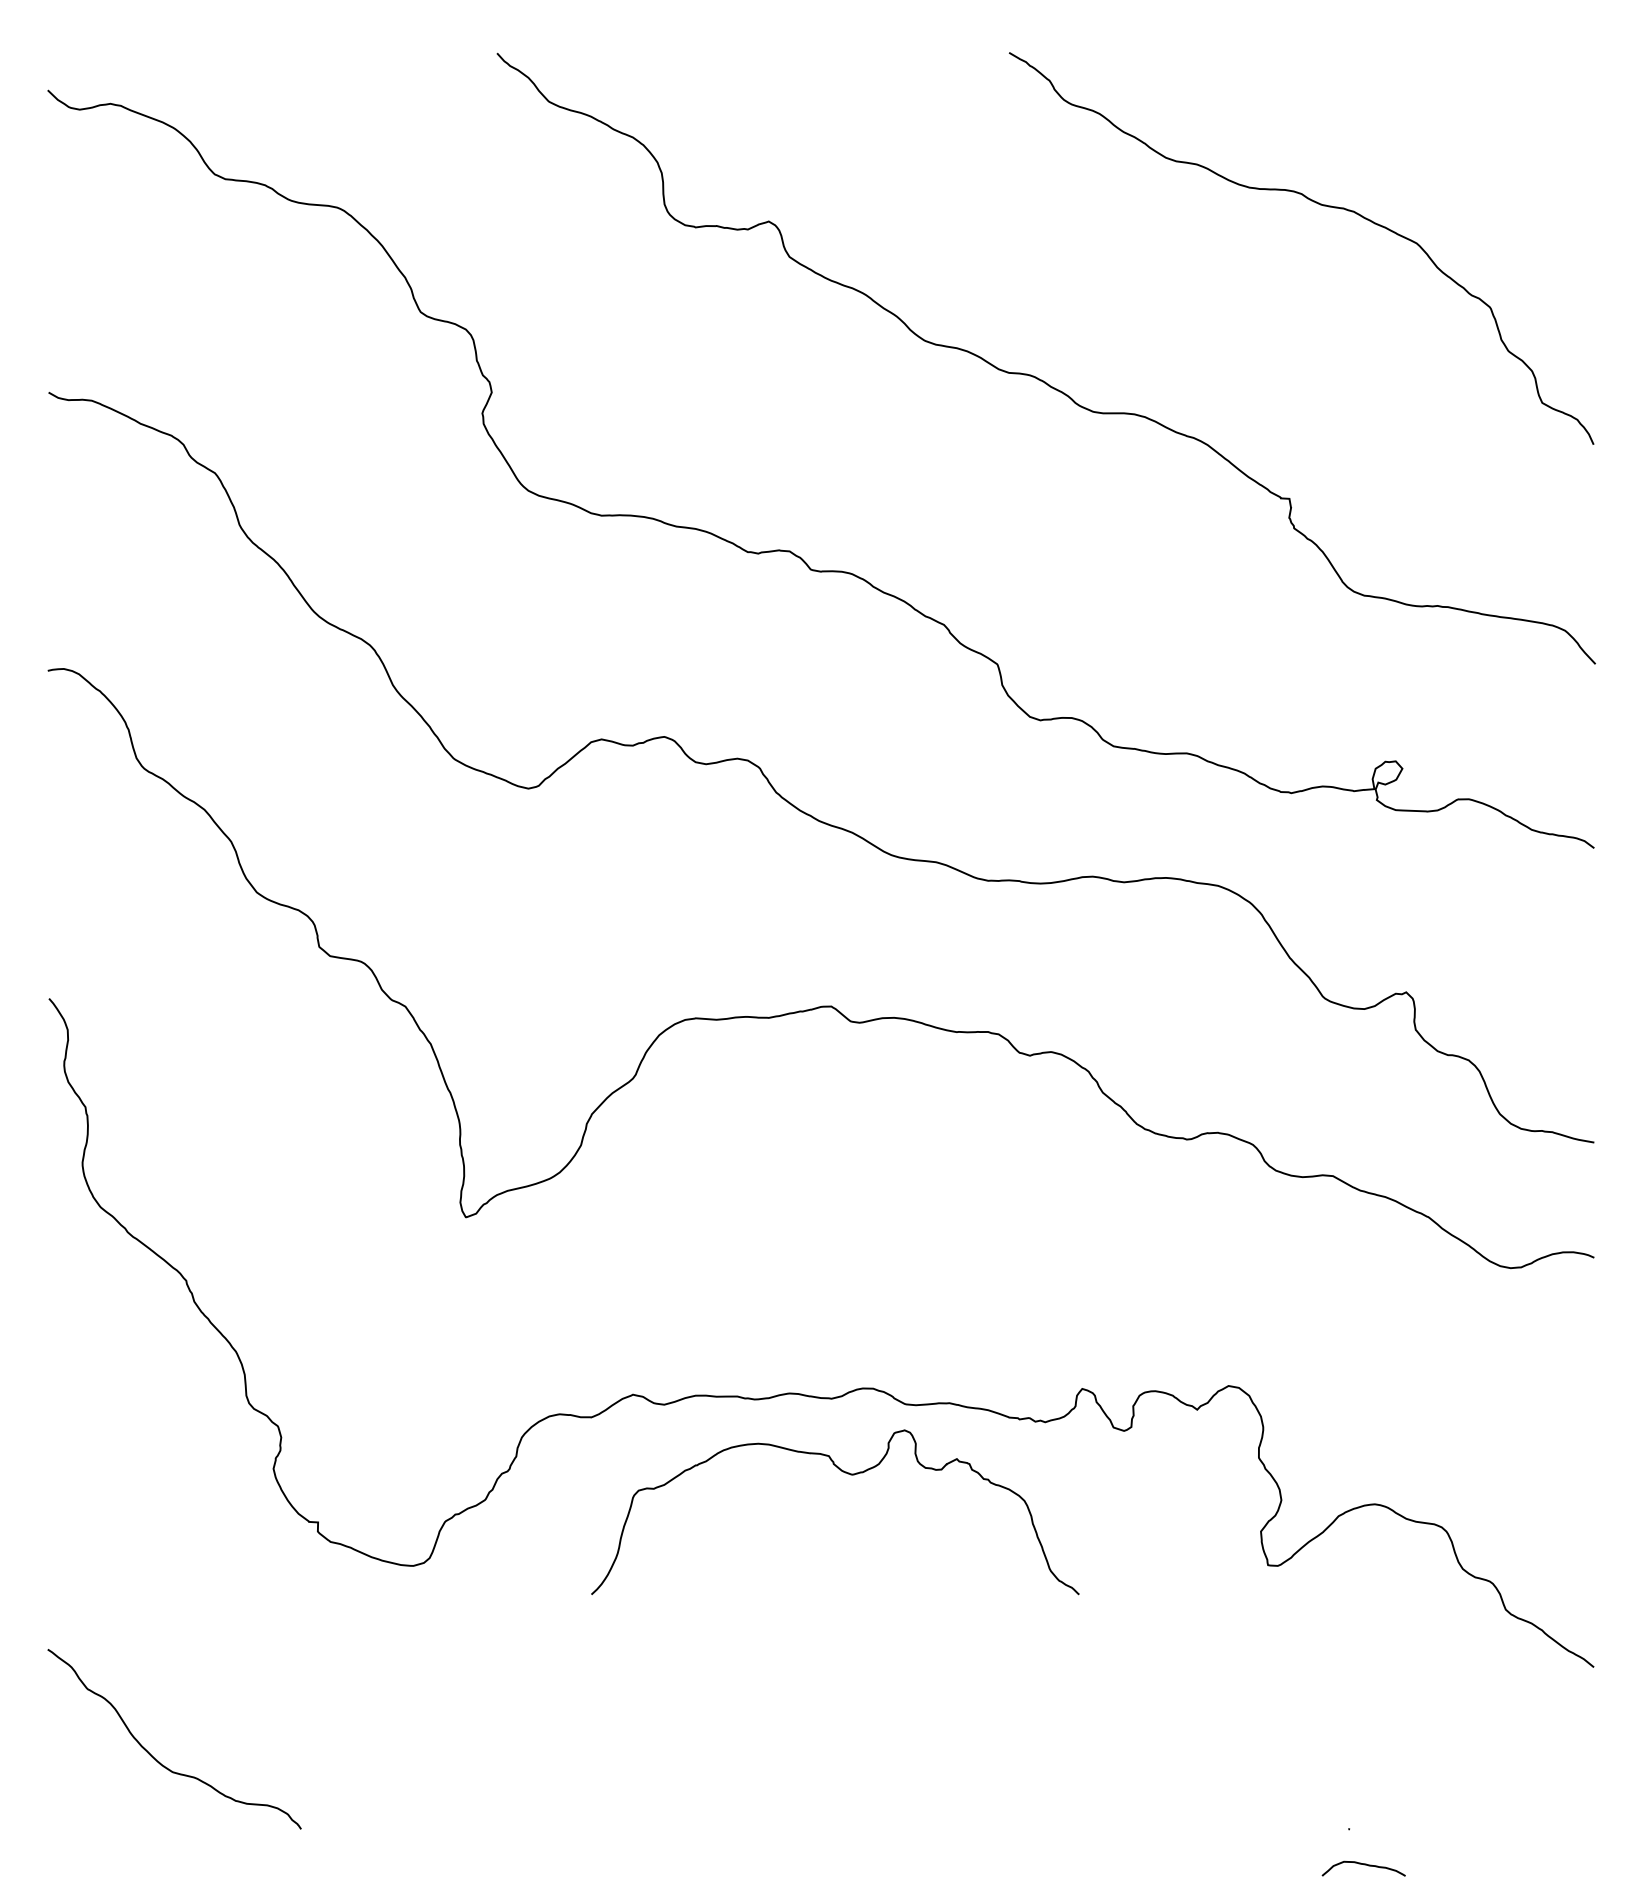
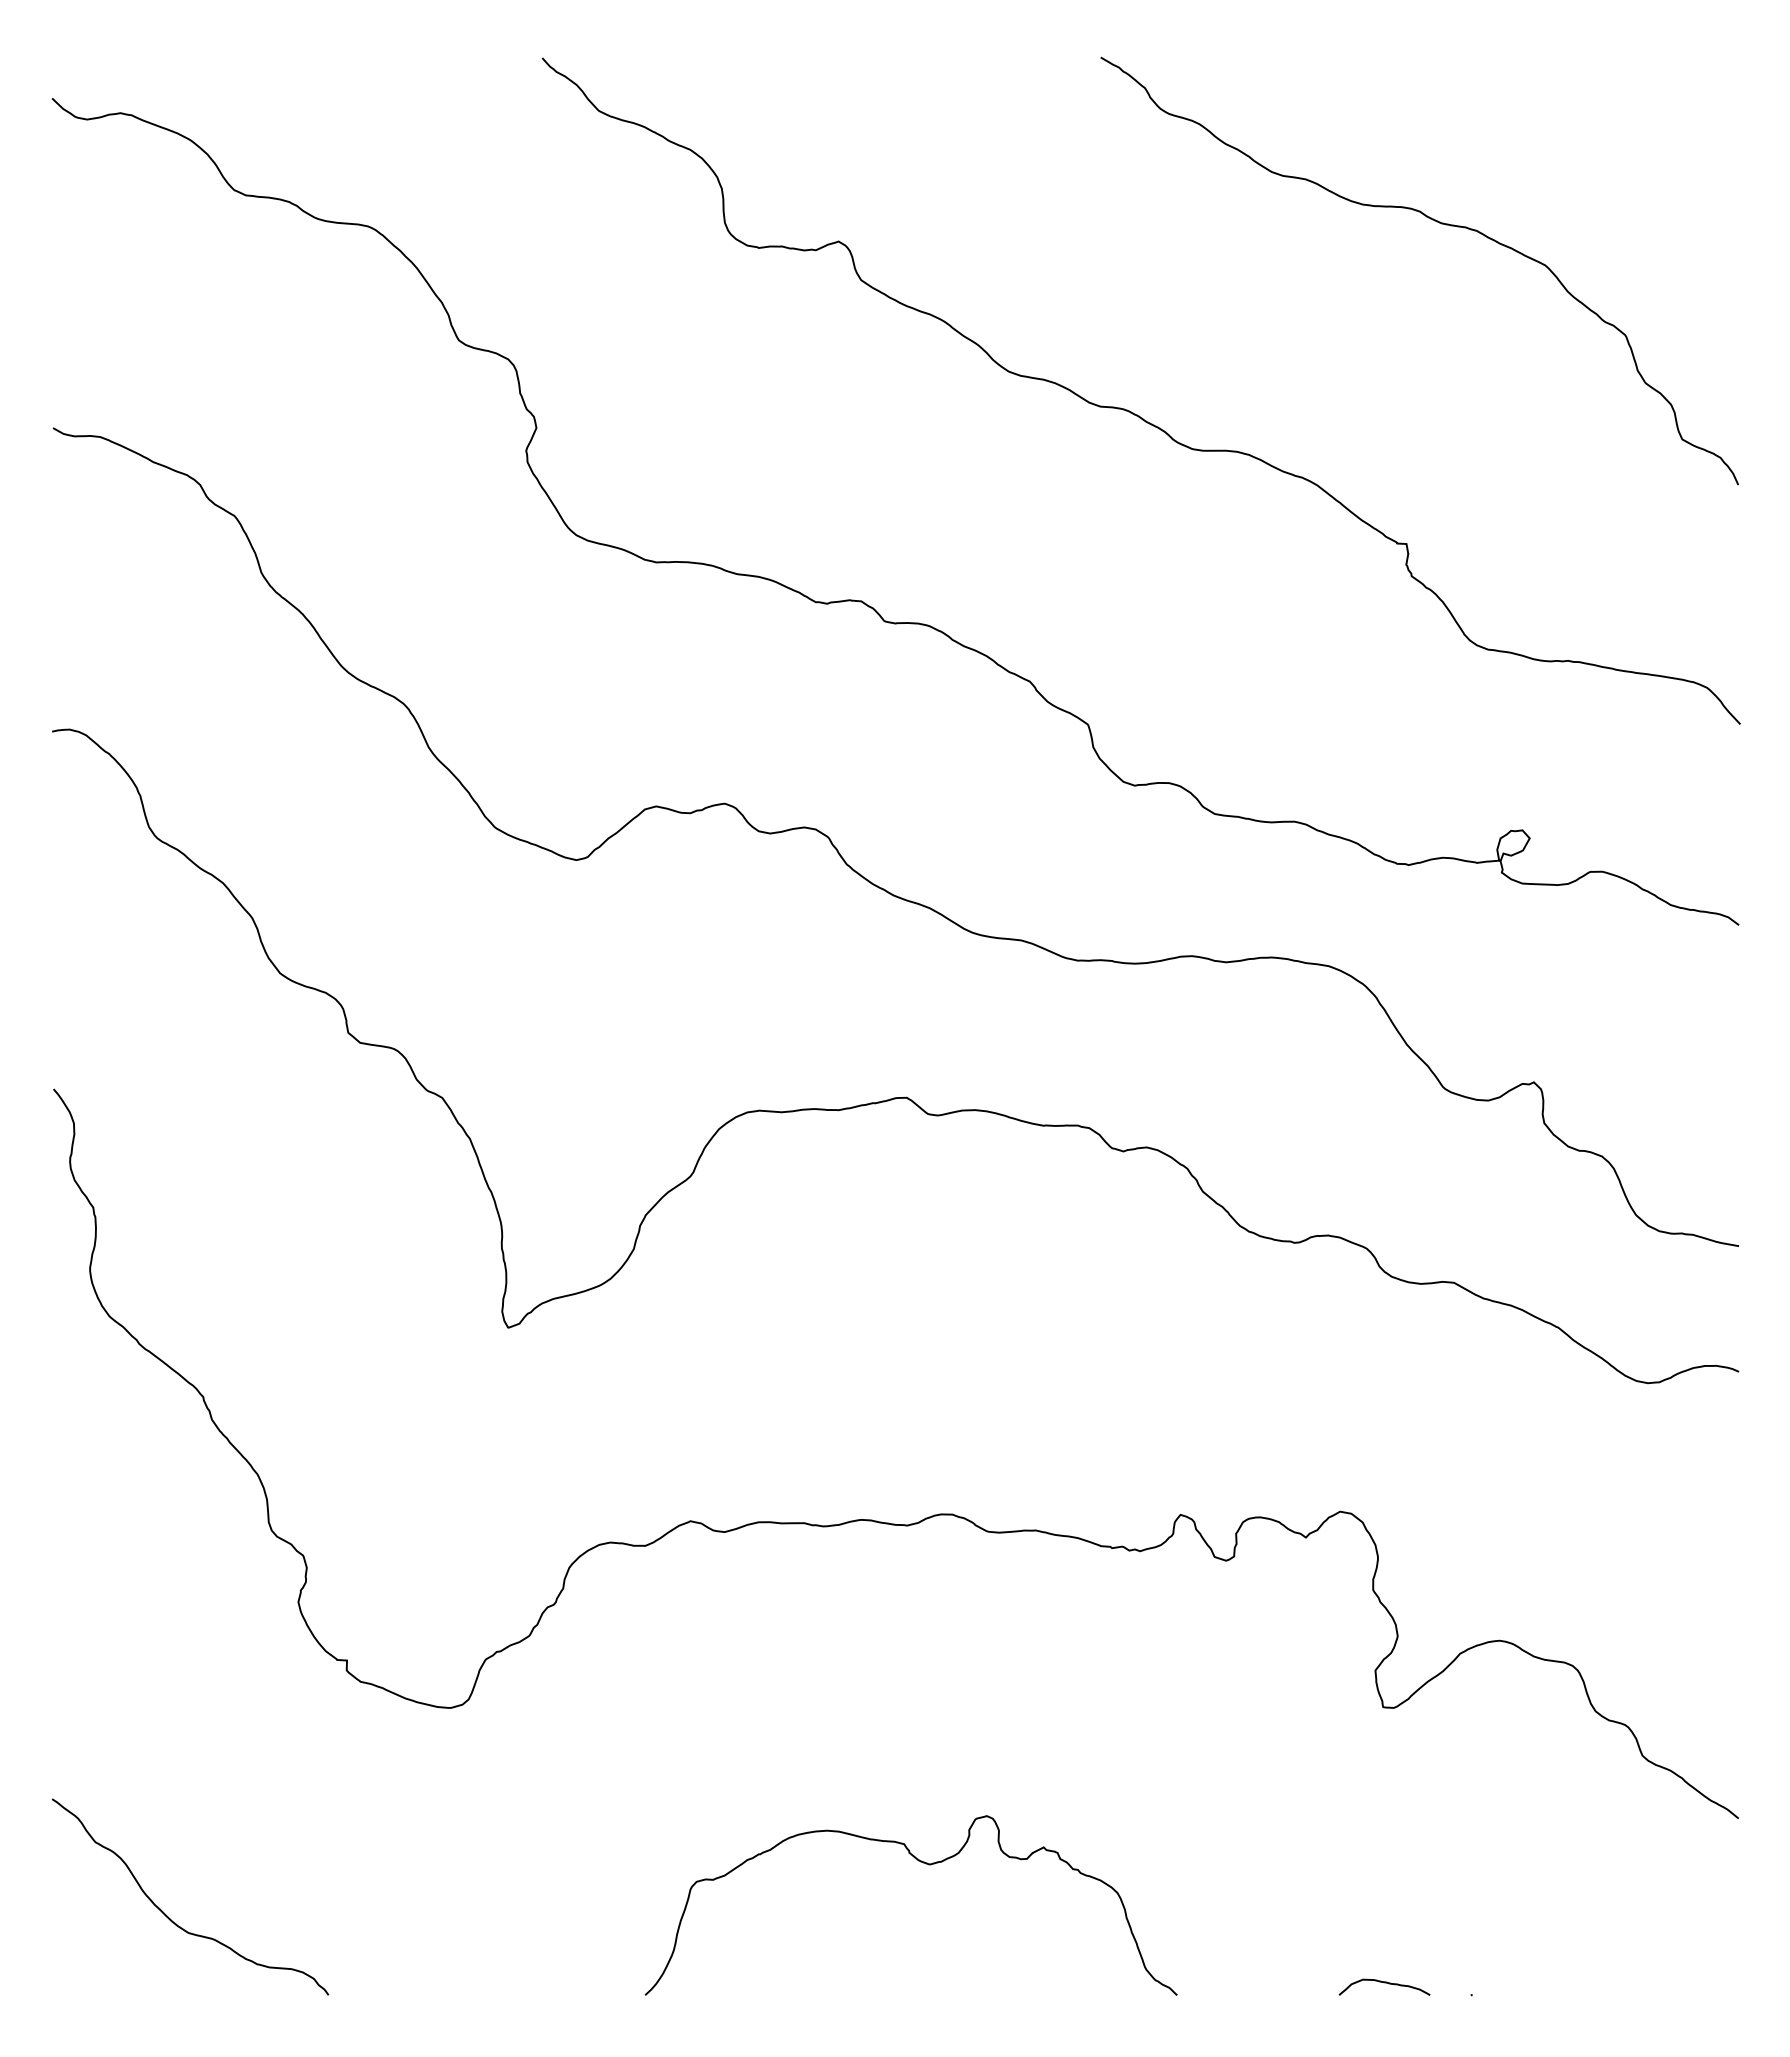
curve: (851, 1475) -> (928, 1865), moved
curve: (1363, 1865) -> (1384, 1983), moved

